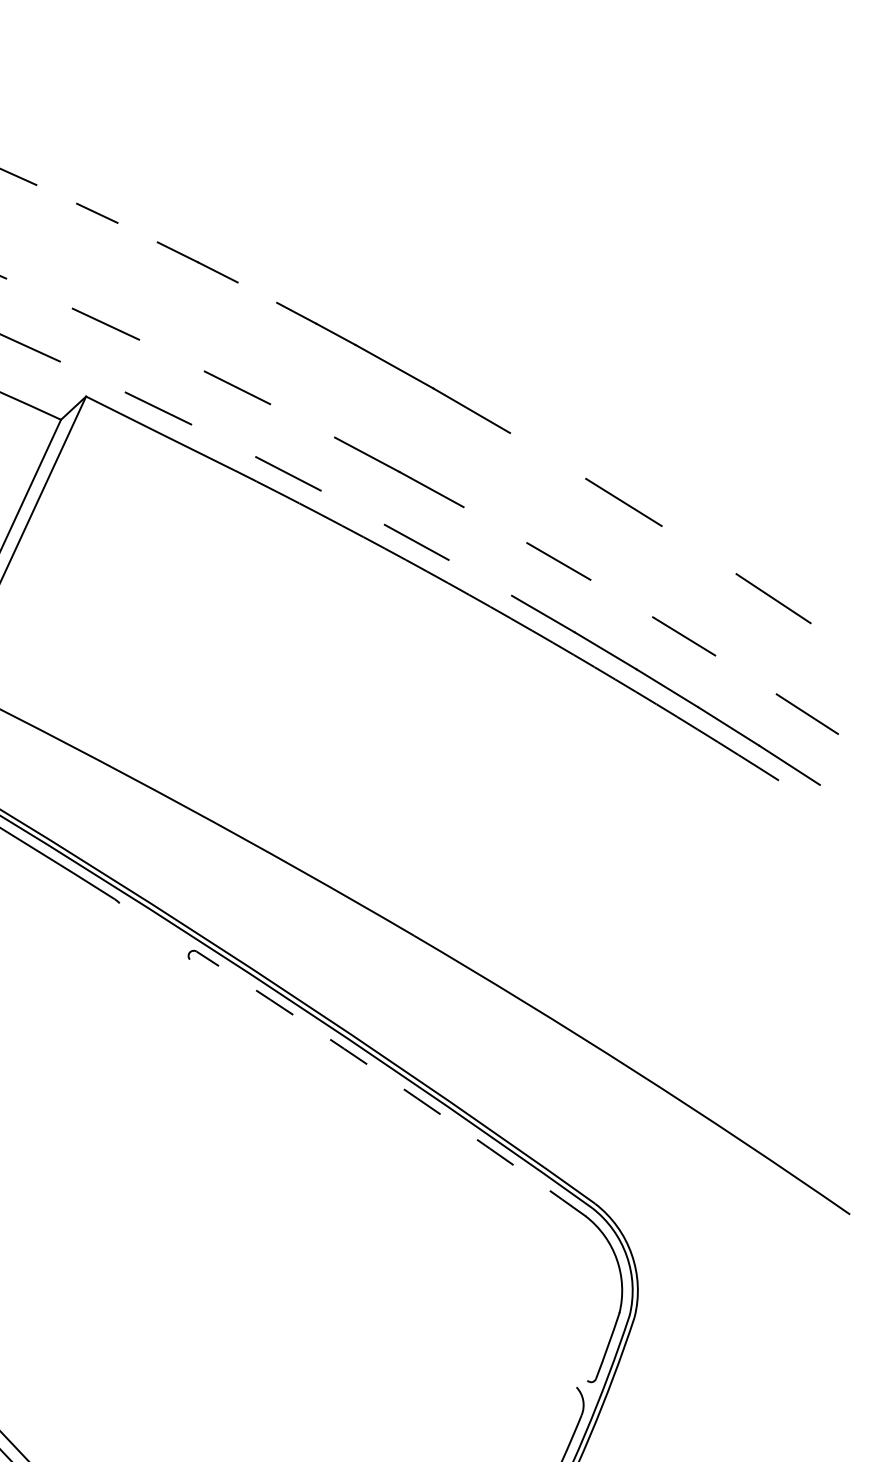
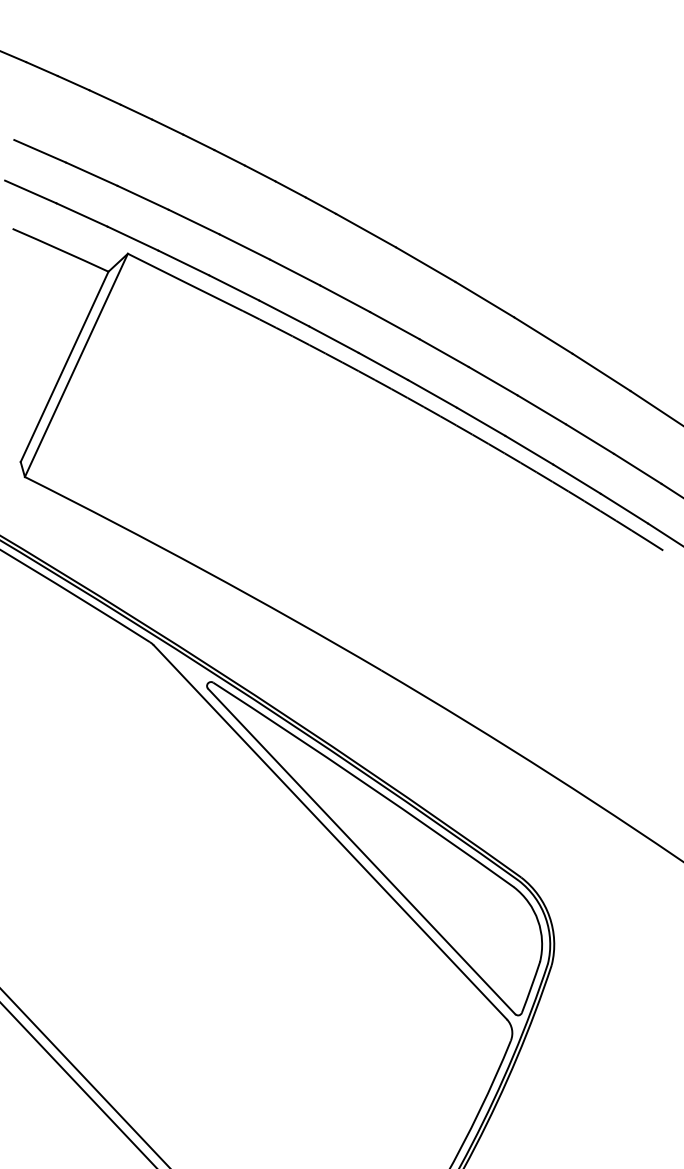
line: (55, 194) -> (104, 97), added
line: (137, 231) -> (167, 126), added
line: (39, 292) -> (91, 173), added
line: (257, 292) -> (260, 173), added
line: (171, 354) -> (193, 221), added
line: (92, 376) -> (132, 238), added
line: (303, 420) -> (295, 272), added
line: (224, 440) -> (234, 287), added
line: (547, 455) -> (484, 299), added
line: (352, 507) -> (333, 339), added
line: (494, 525) -> (443, 353), added
line: (699, 550) -> (601, 372), added
line: (480, 577) -> (432, 393), added
line: (621, 598) -> (541, 409), added
line: (745, 674) -> (637, 468), added
arc: (392, 1082) -> (364, 783), dashed -> solid
line: (347, 1145) -> (329, 832), added
line: (388, 1170) -> (361, 851), added

